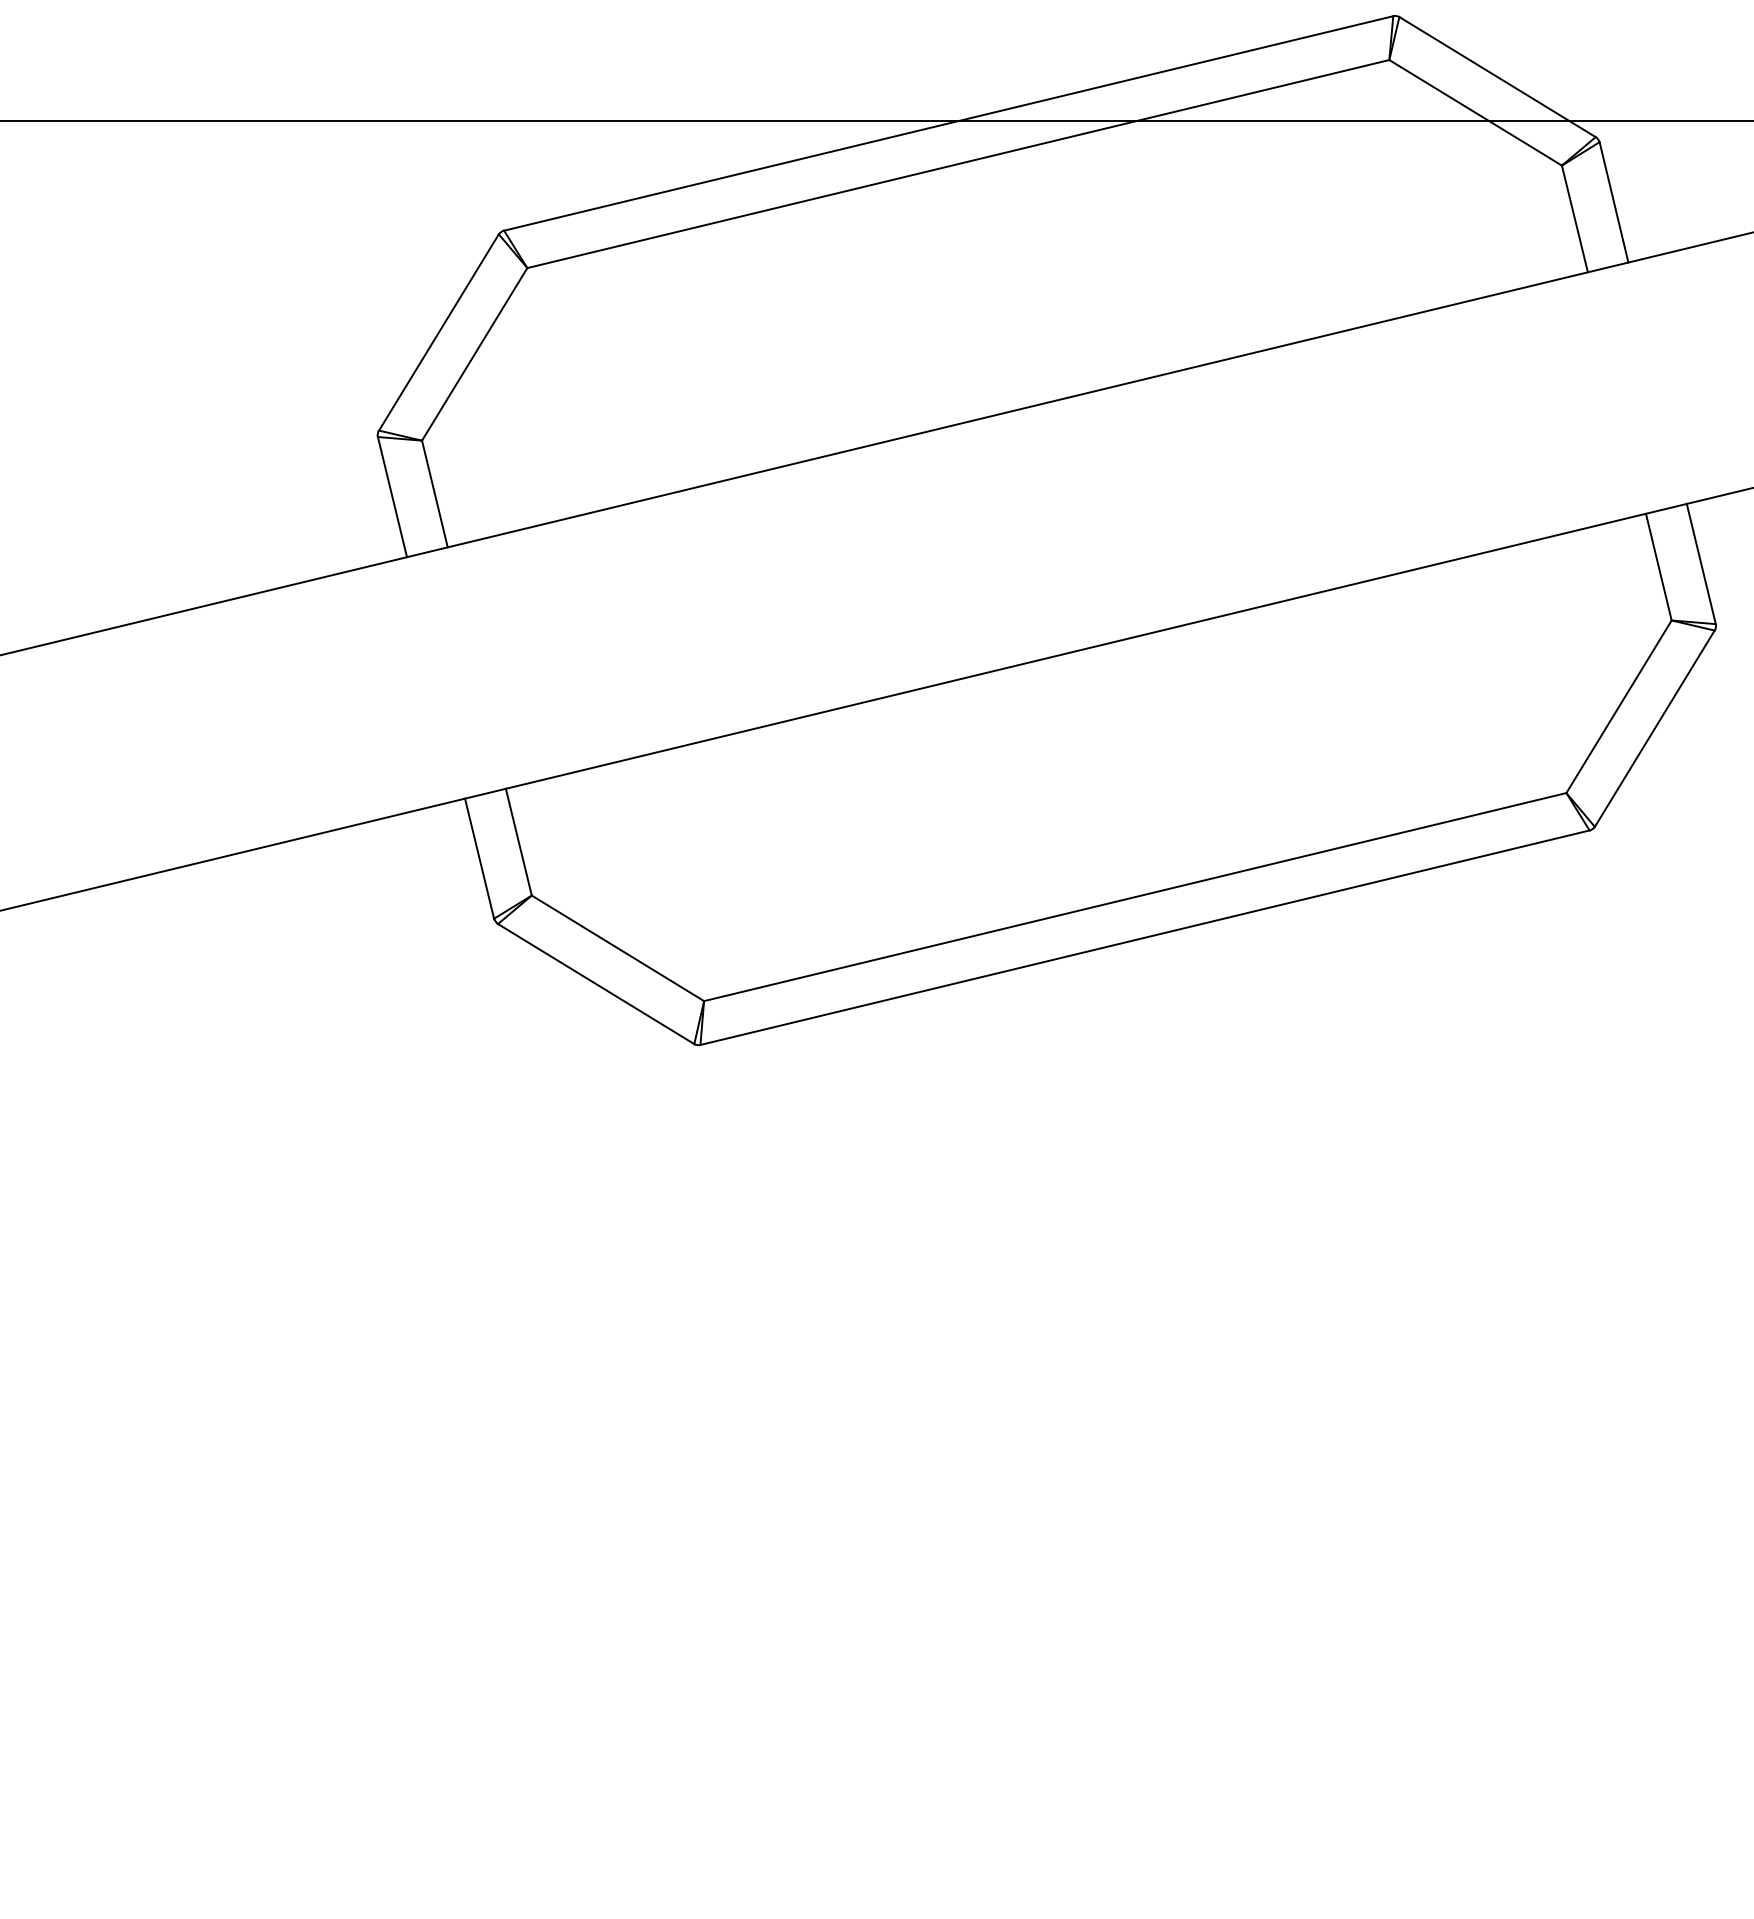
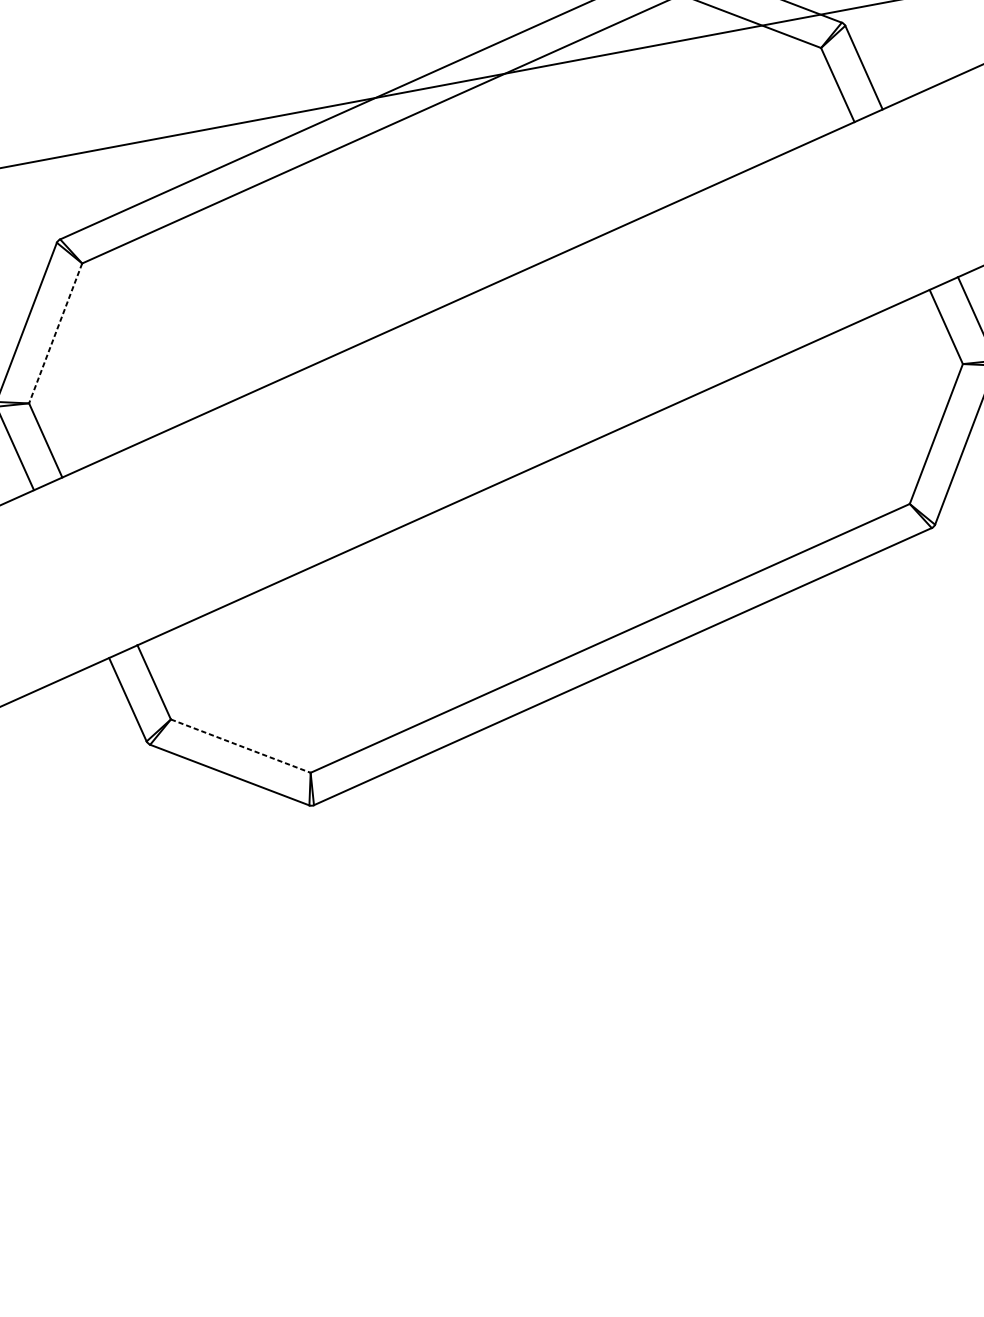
line: (474, 354) -> (55, 333), solid -> dashed
line: (618, 948) -> (241, 746), solid -> dashed

